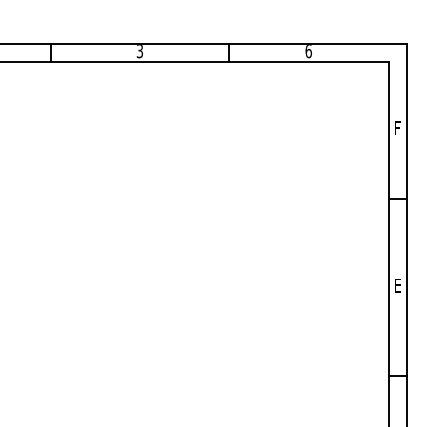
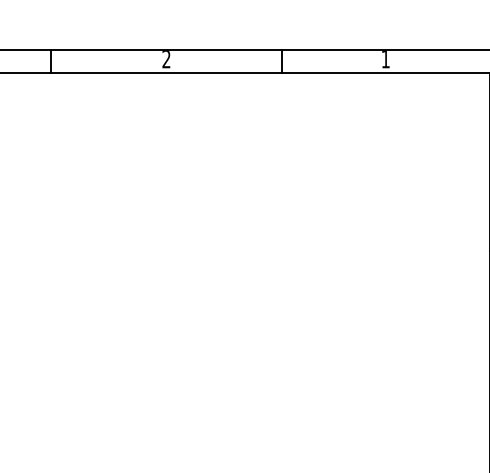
text: (139, 51) -> (165, 59), 3 -> 2
text: (308, 51) -> (385, 59), 6 -> 1

